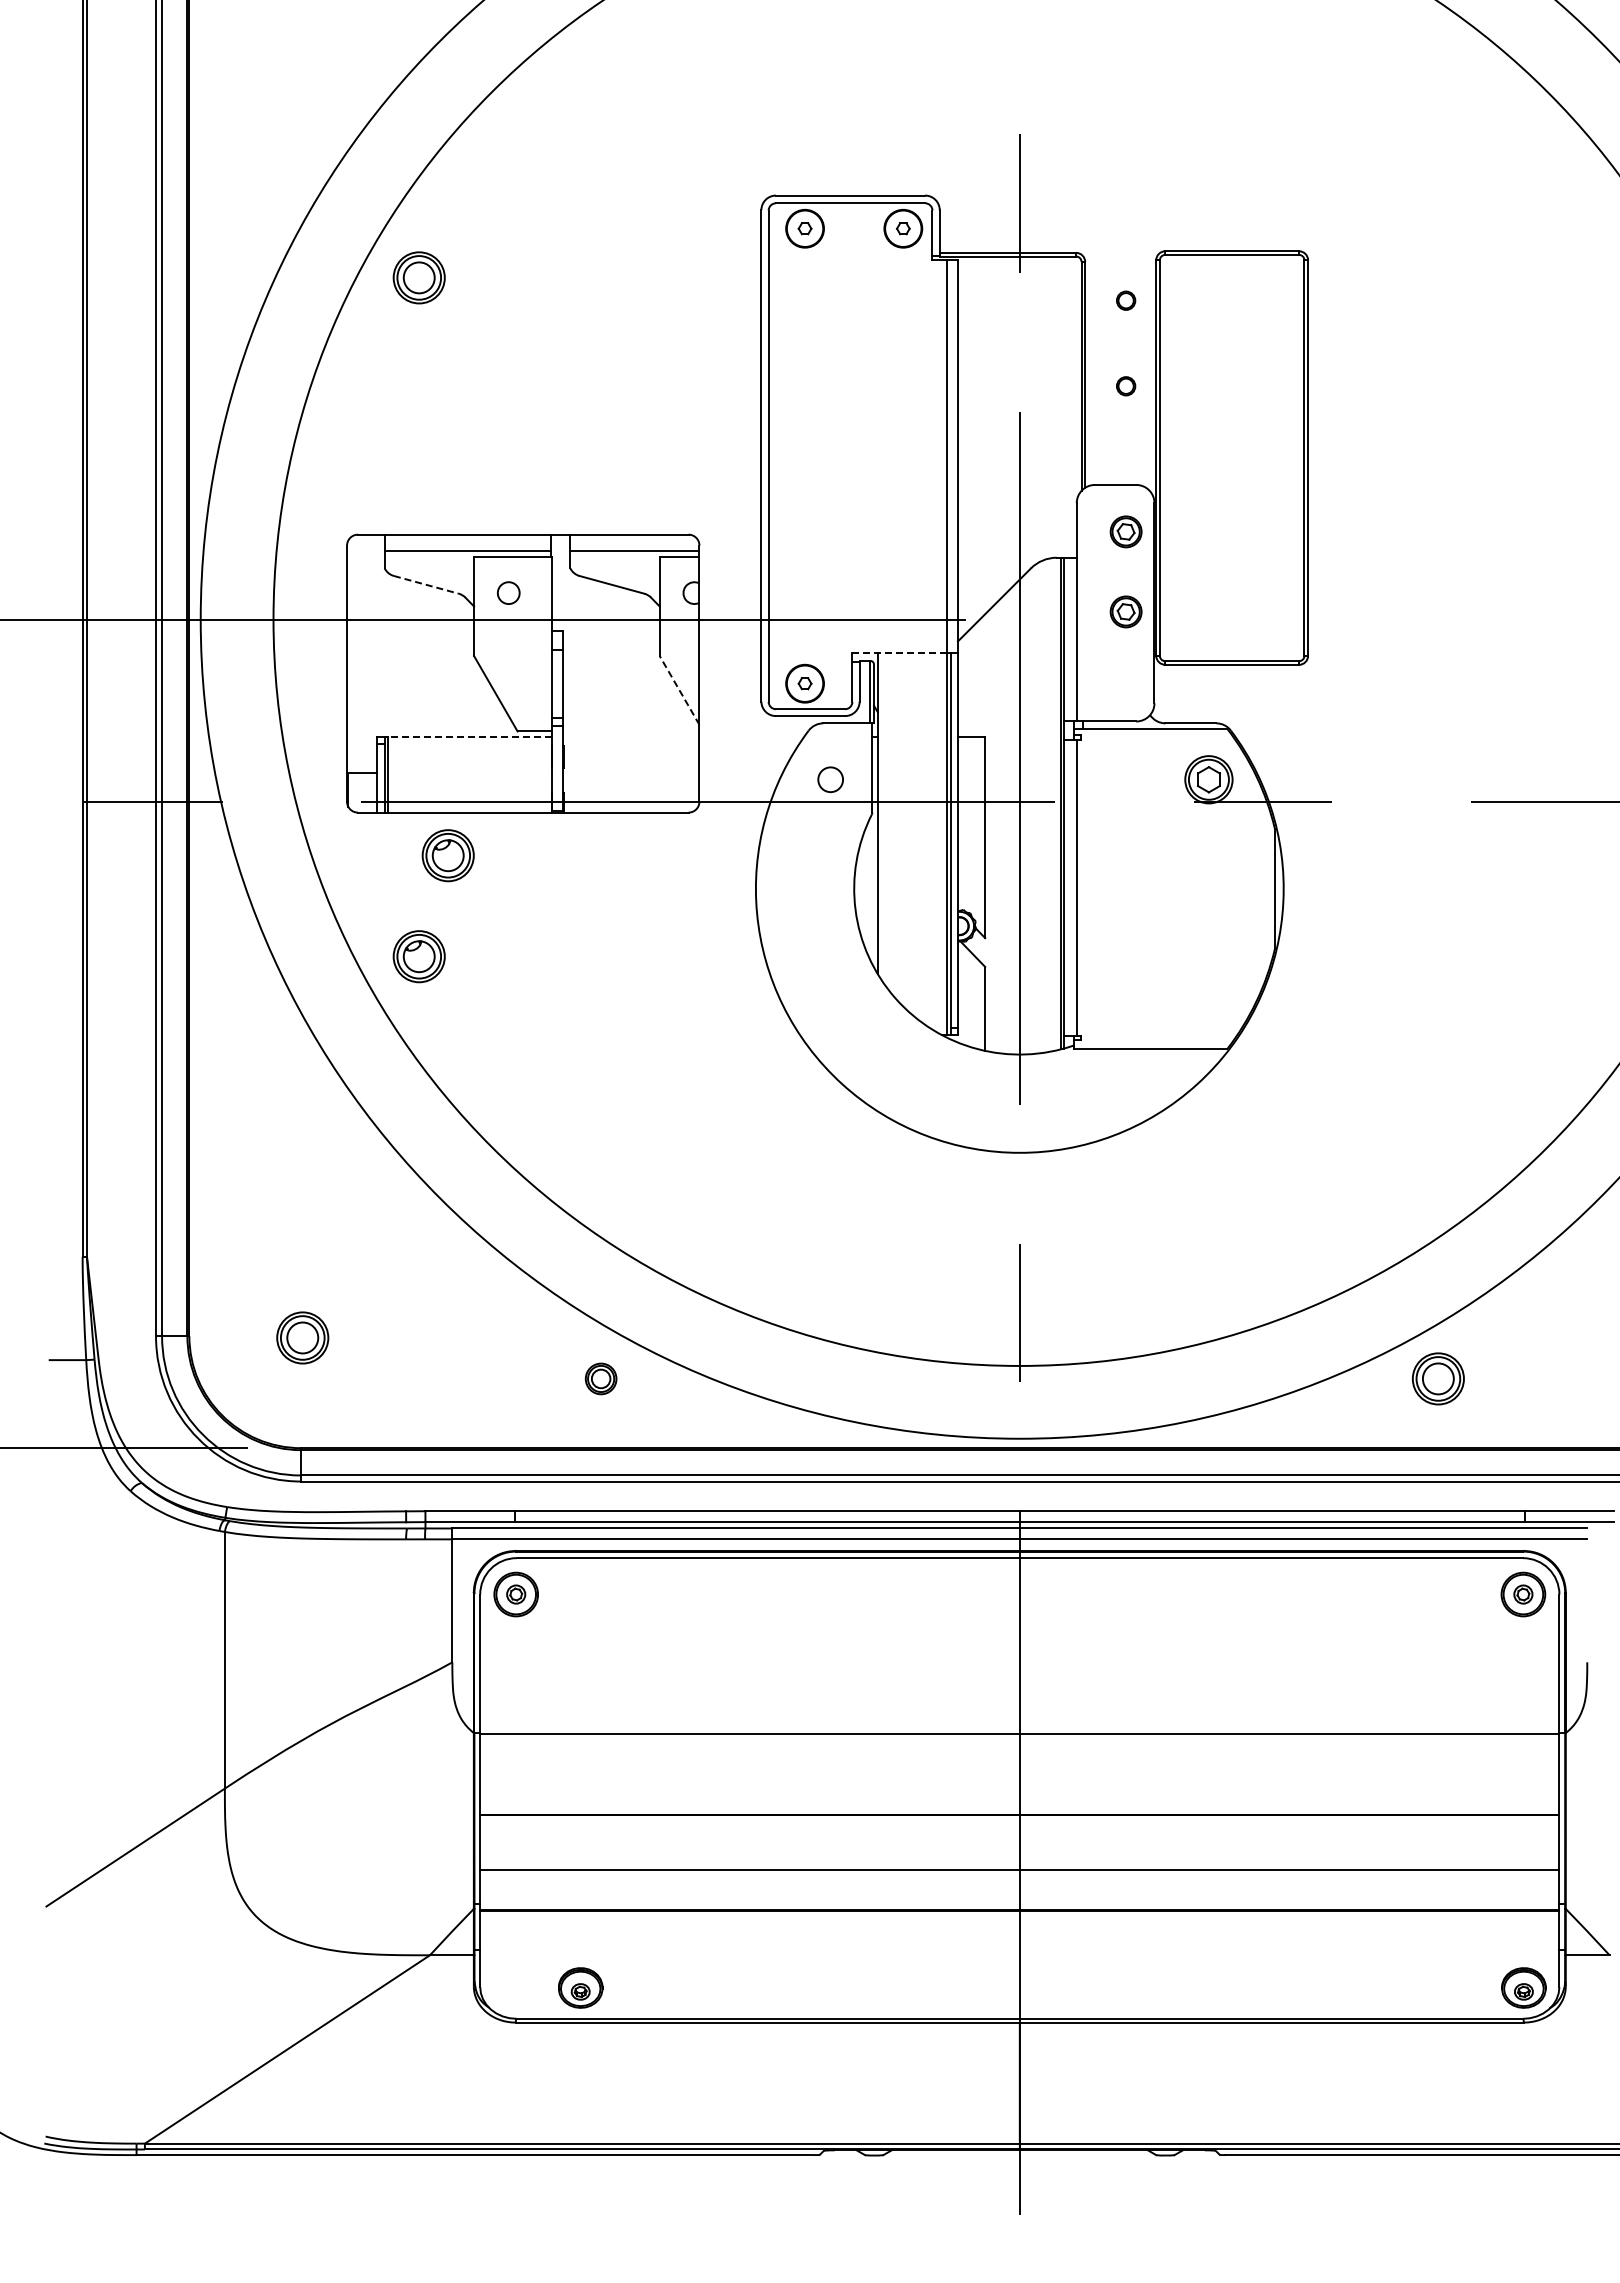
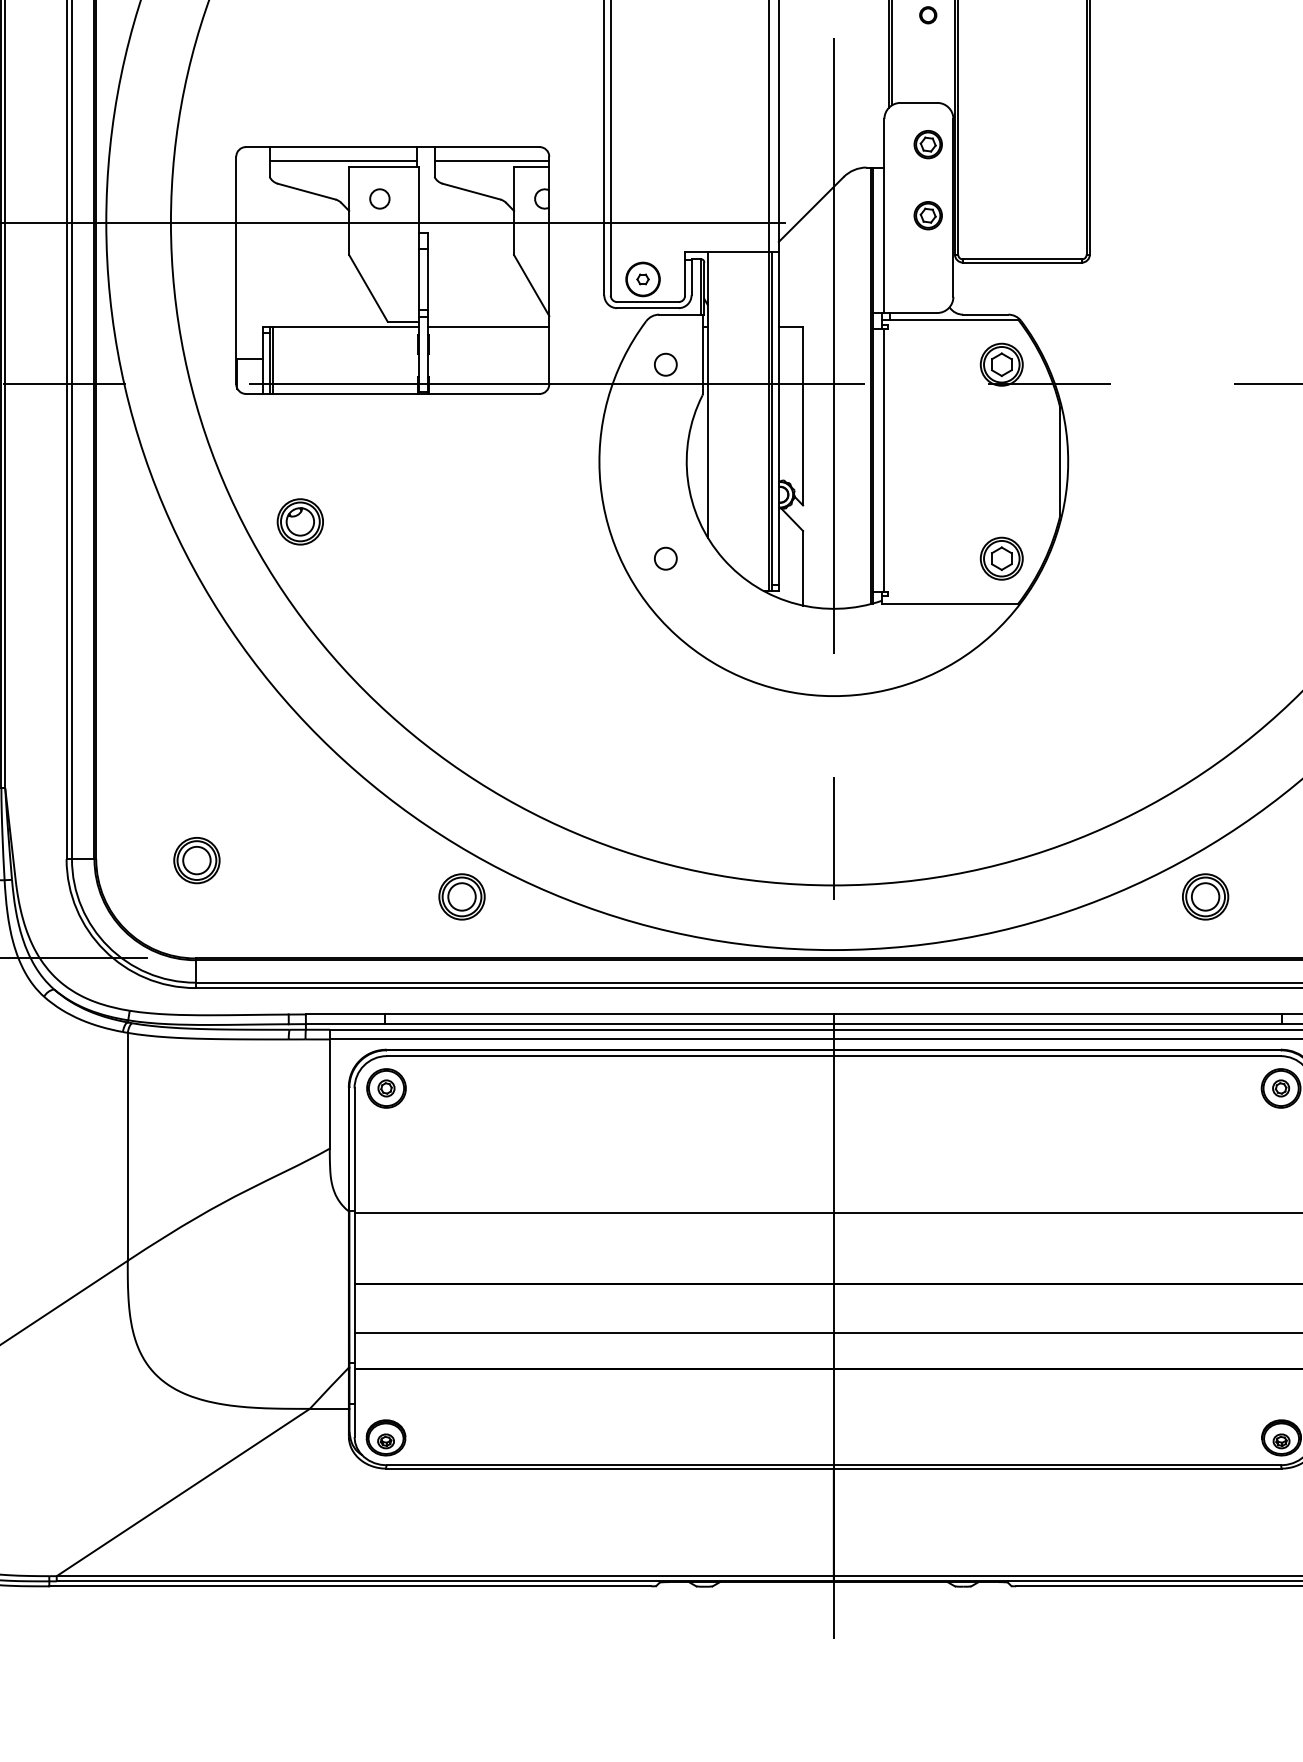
line: (426, 584) -> (306, 191), dashed -> solid
line: (900, 652) -> (727, 251), dashed -> solid
line: (679, 690) -> (531, 285), dashed -> solid
line: (469, 736) -> (345, 326), dashed -> solid
line: (631, 736) -> (488, 326), added
part: (447, 855) -> (325, 432), removed
circle: (830, 997) -> (665, 558), added
part: (1208, 997) -> (1001, 558), added
part: (600, 1378) -> (461, 896), size x1.67
part: (580, 1987) -> (385, 1437), moved

